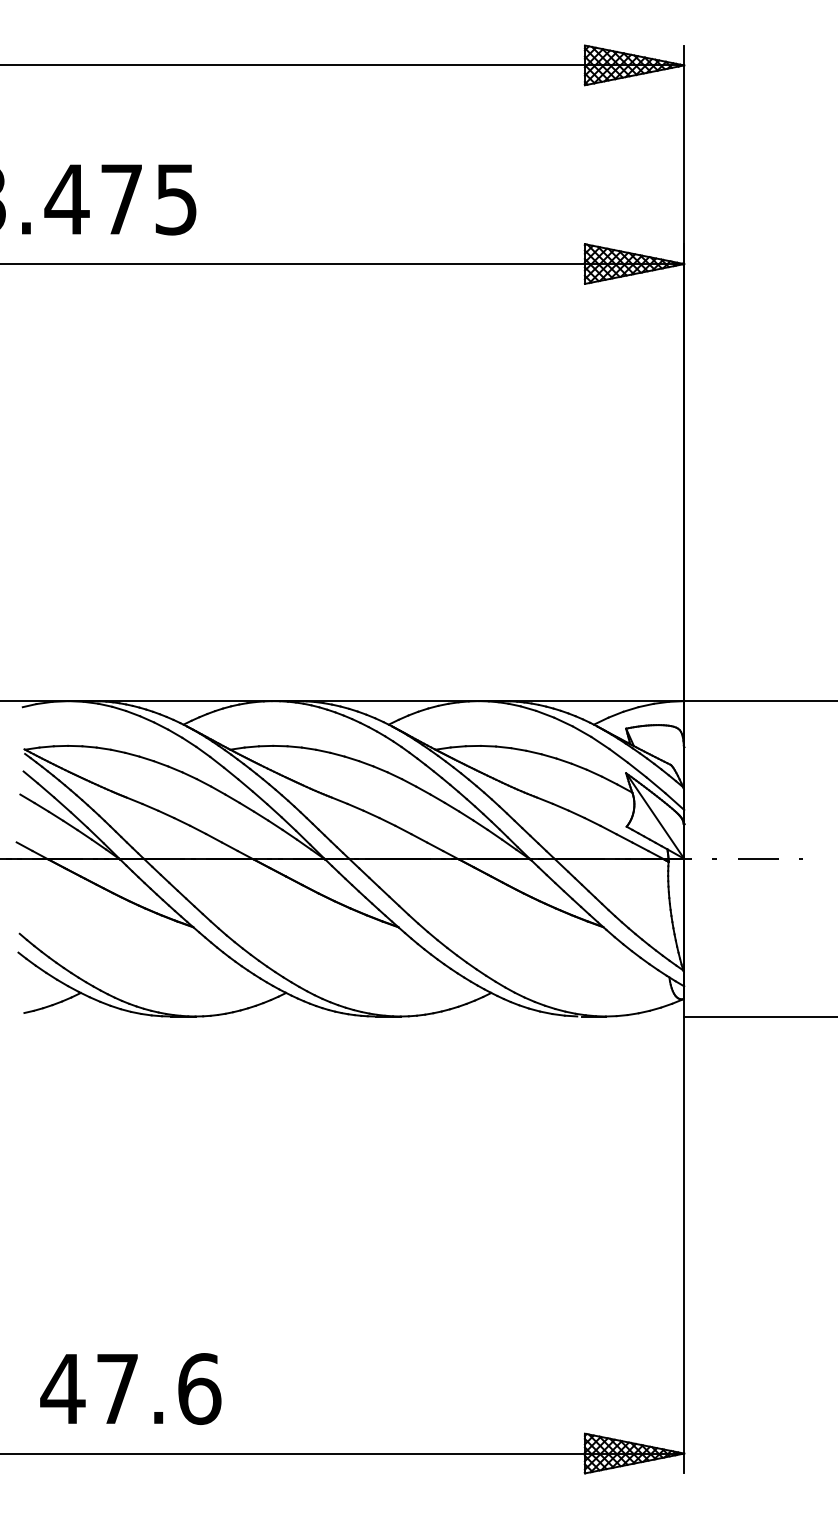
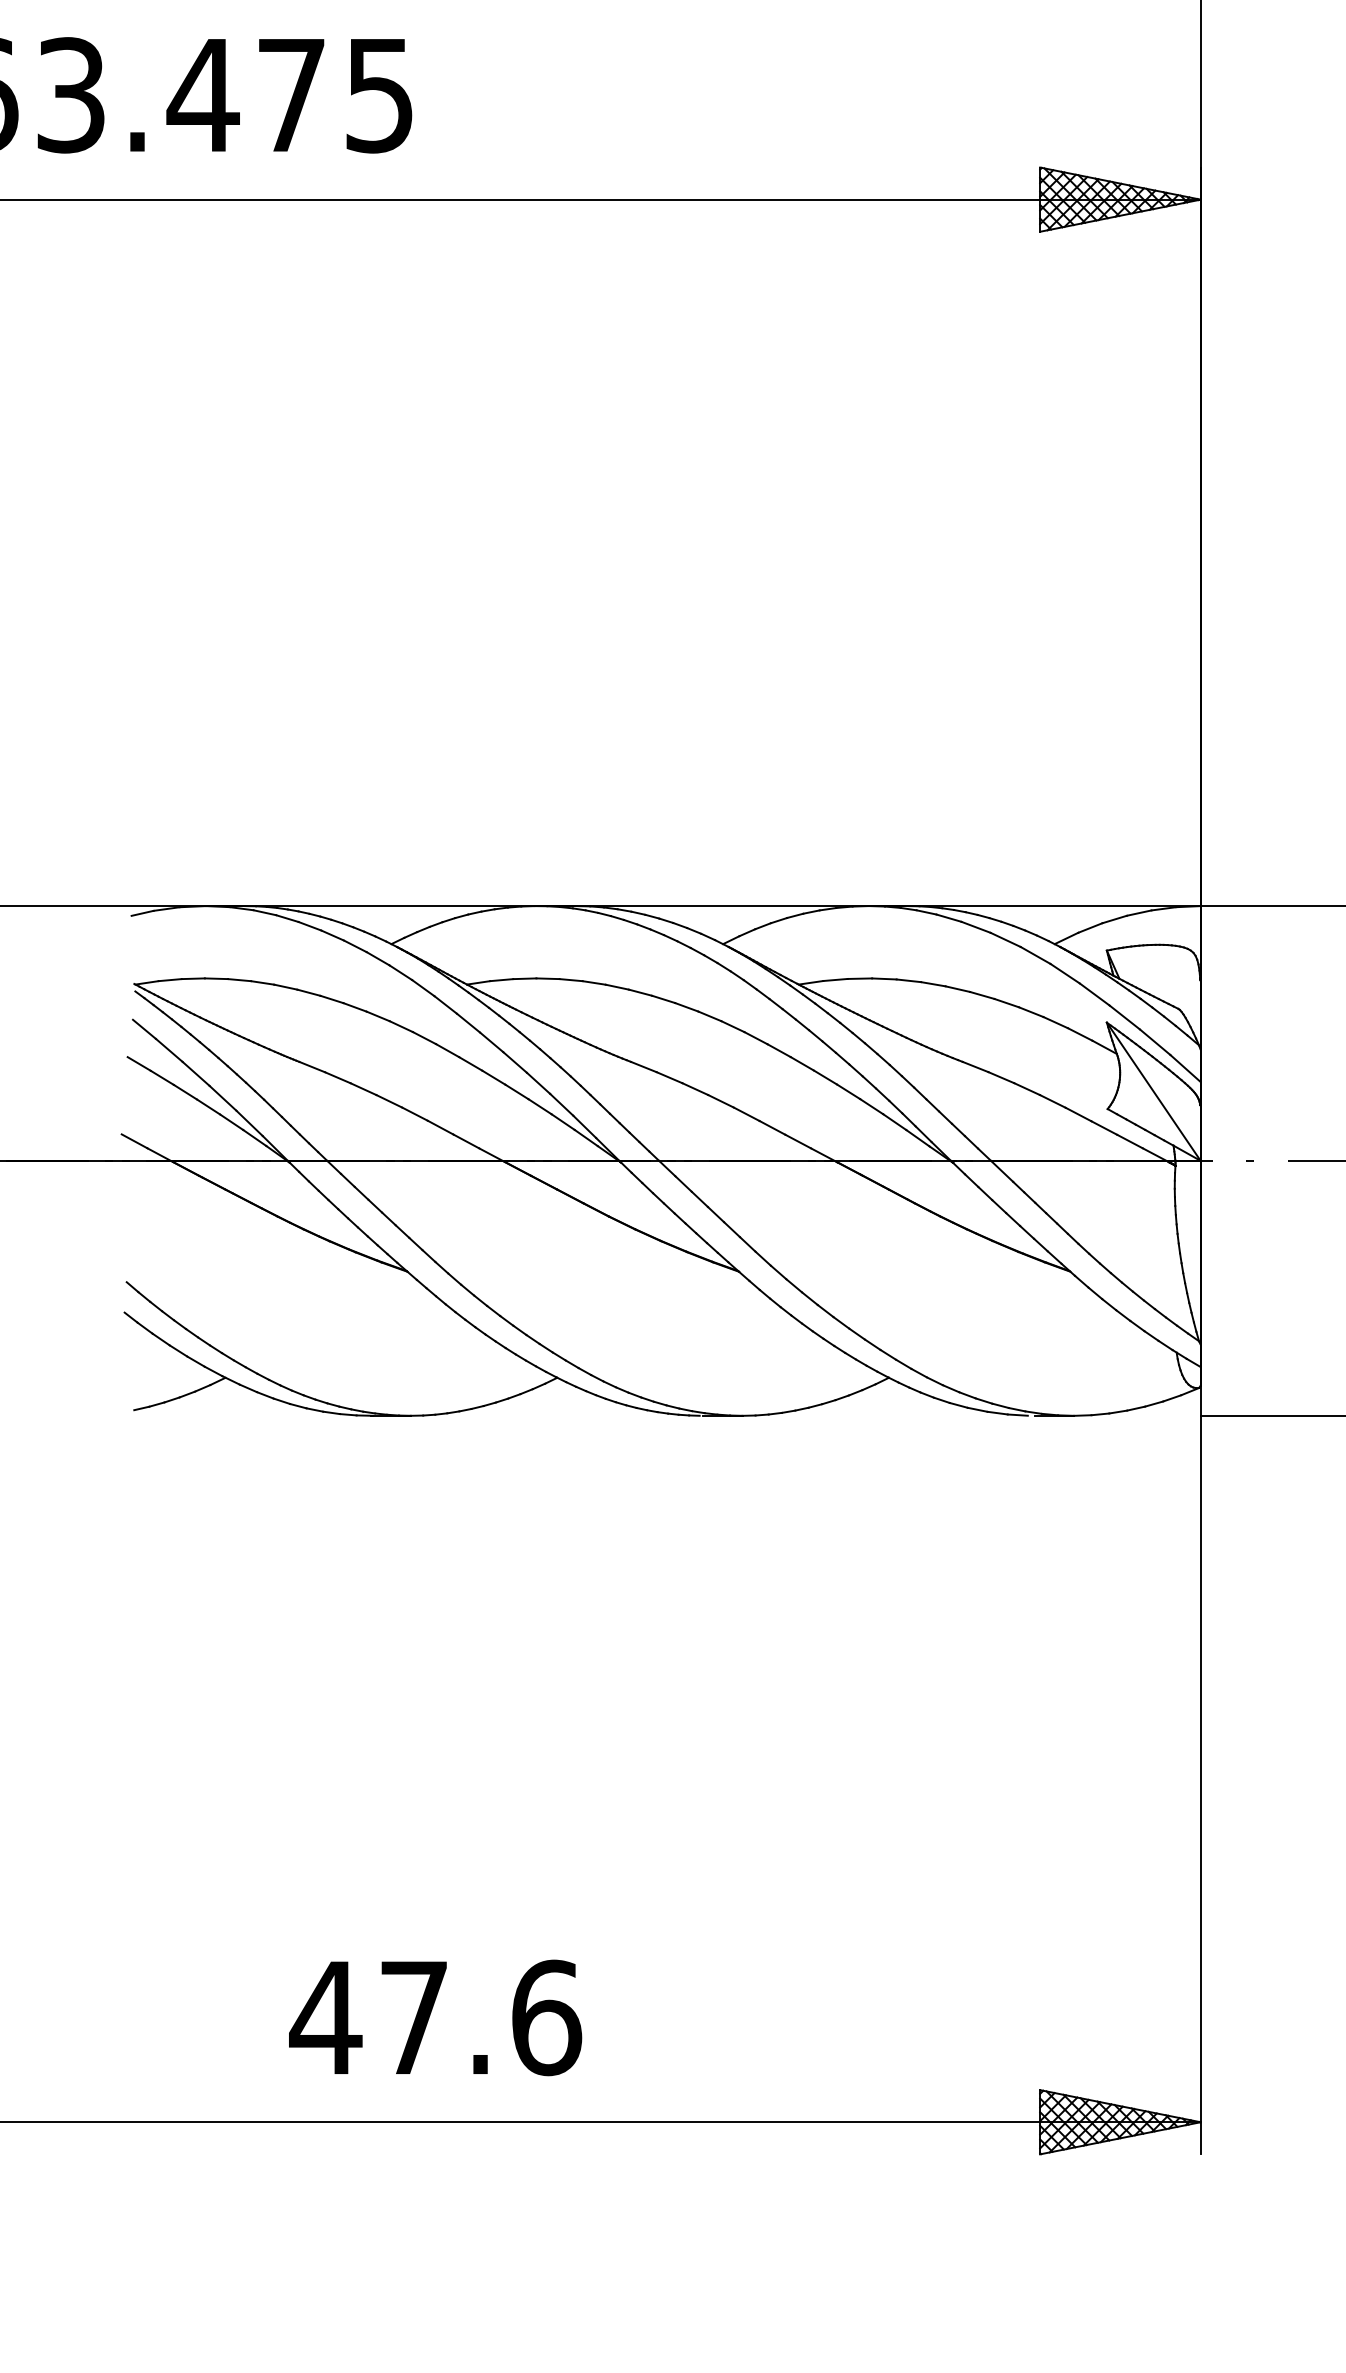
text: (130, 1388) -> (435, 2017), moved

